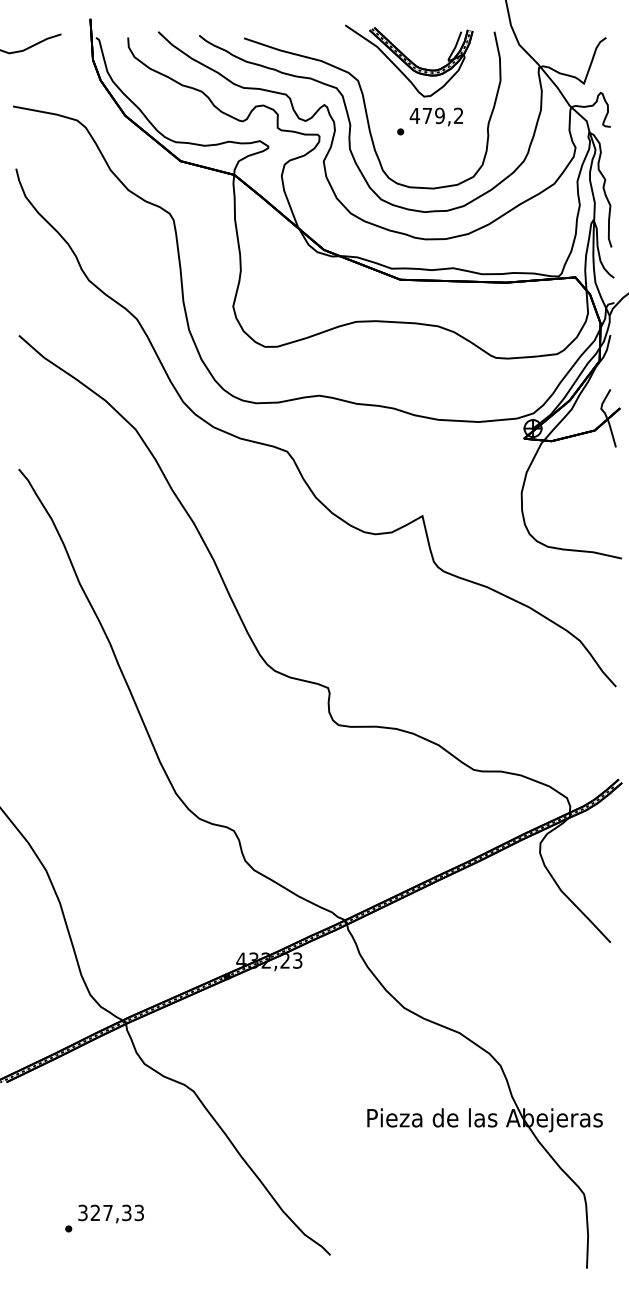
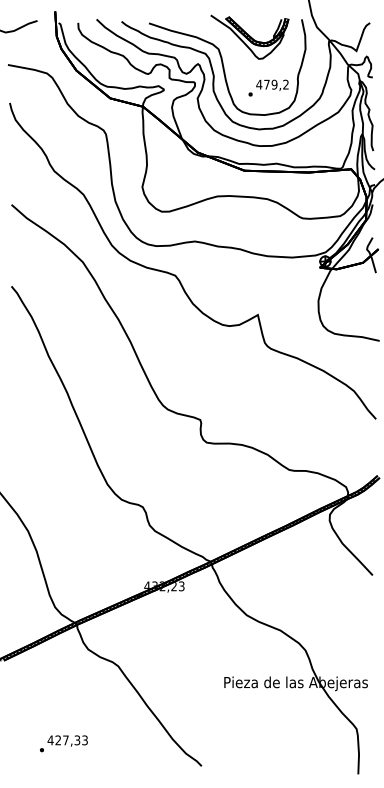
text: (429, 120) -> (268, 87), moved
text: (82, 1213) -> (50, 740), 327,33 -> 427,33

